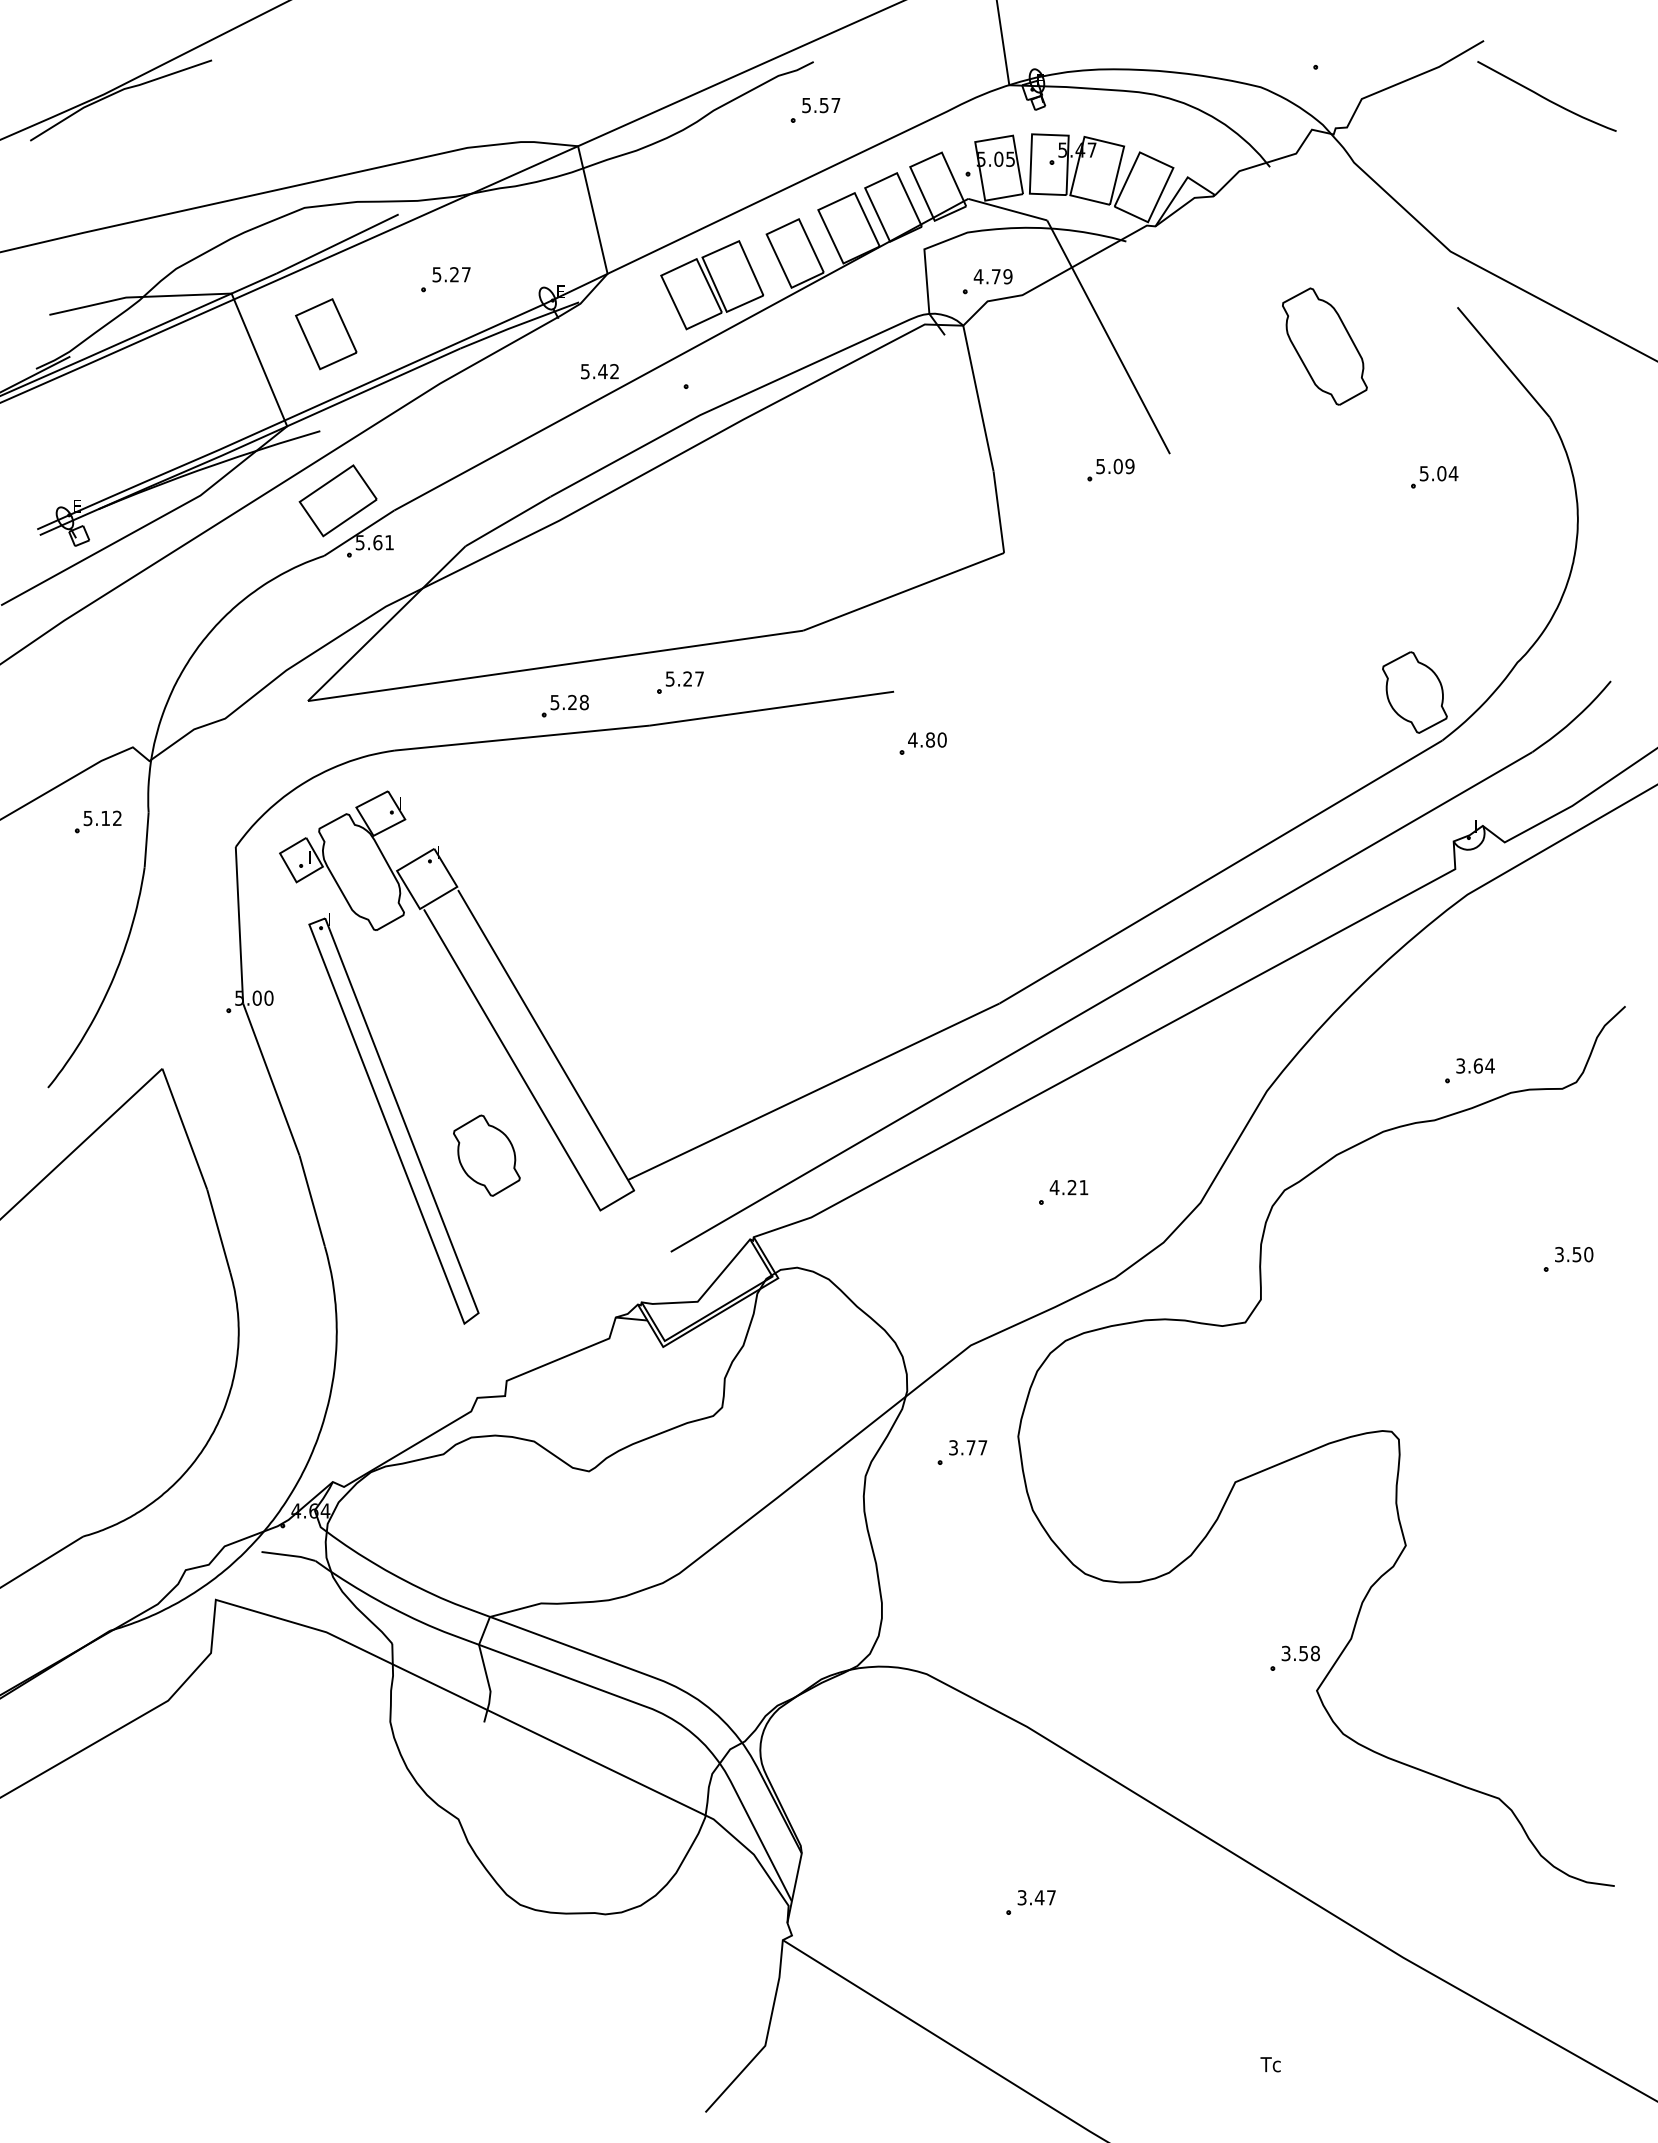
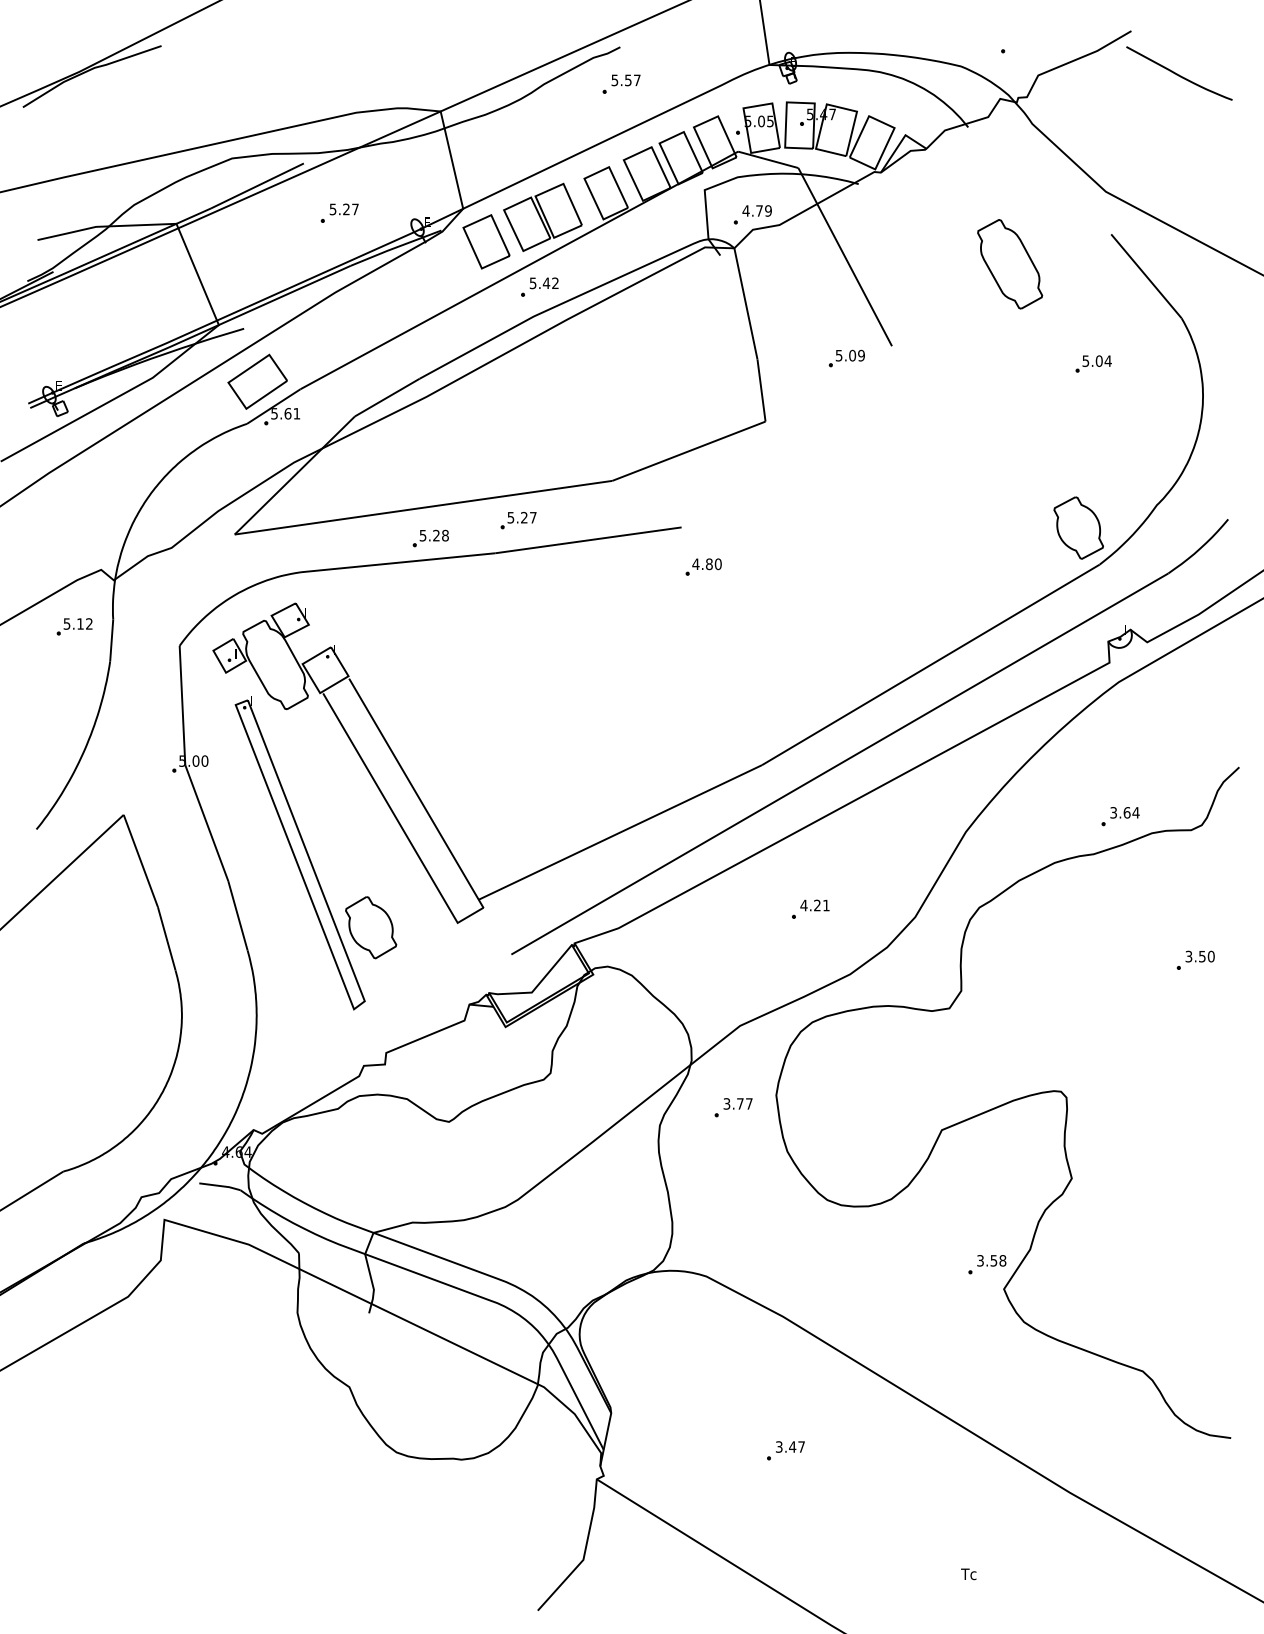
part: (326, 334) -> (486, 242), moved
text: (599, 371) -> (543, 283), moved
part: (486, 1155) -> (370, 927), moved

